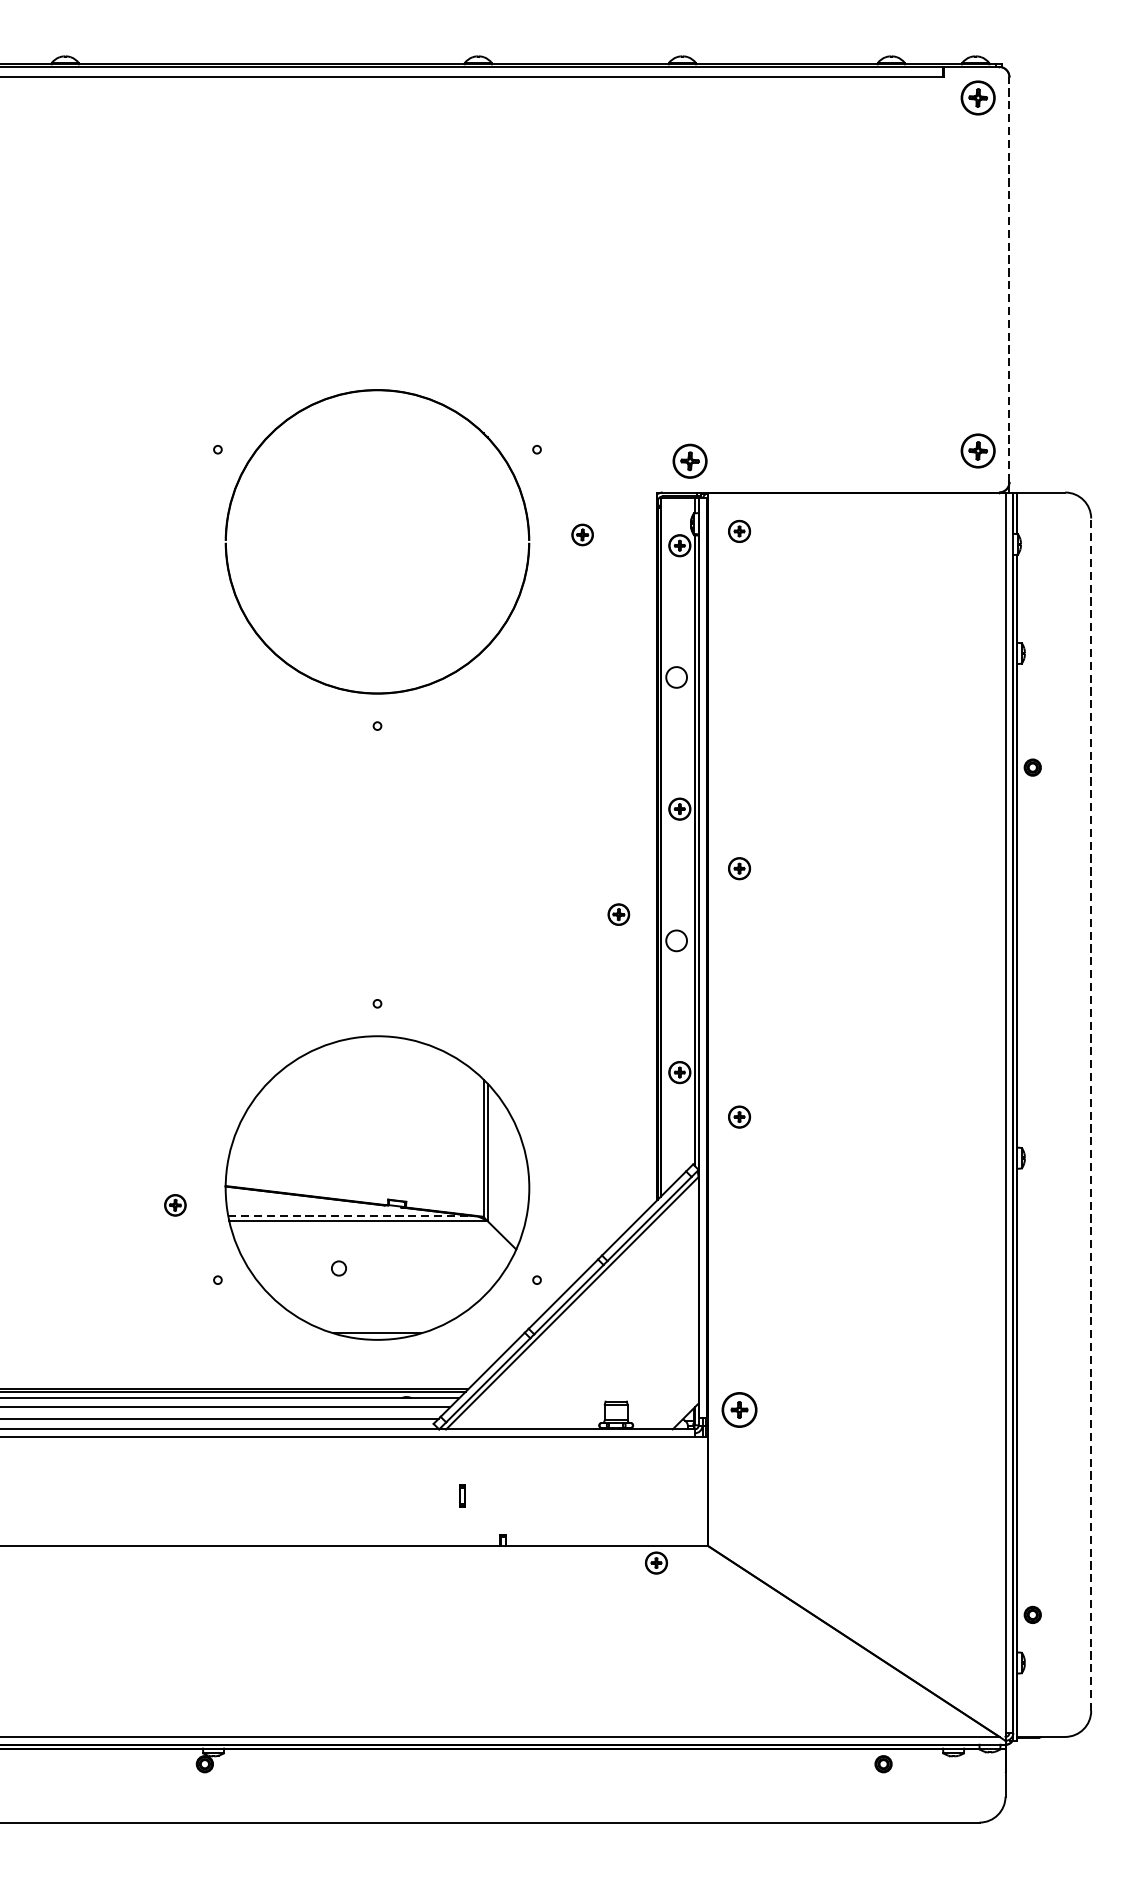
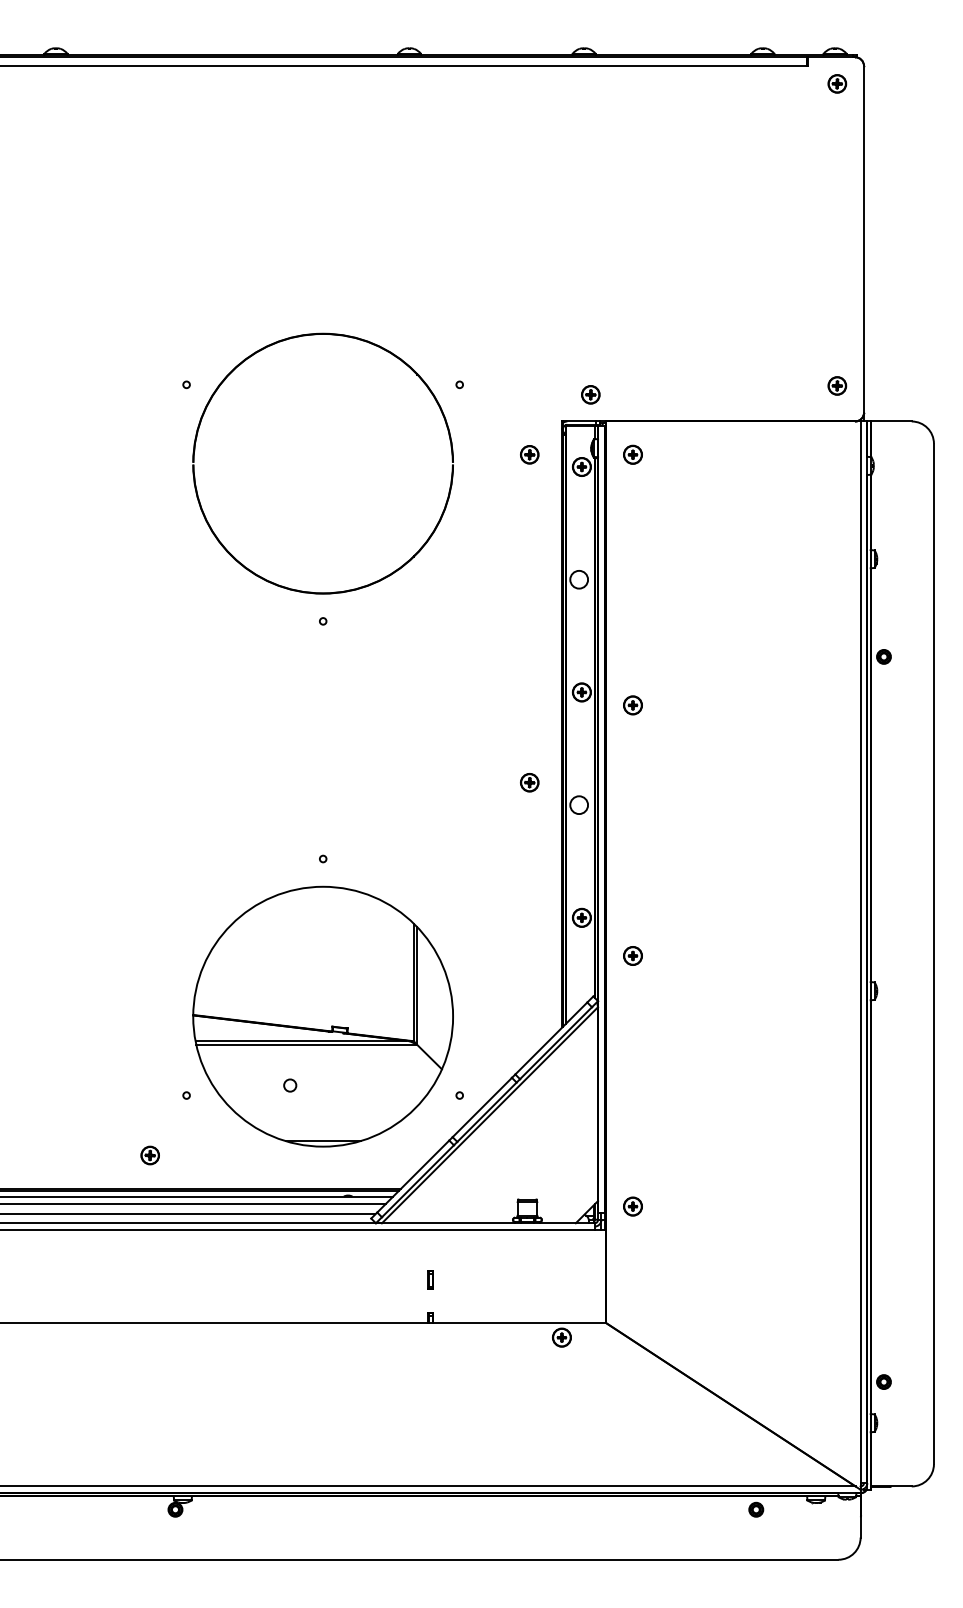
part: (978, 97) -> (837, 83), size x0.62
line: (1008, 278) -> (863, 238), dashed -> solid
part: (978, 450) -> (837, 385), size x0.62
part: (689, 460) -> (590, 394), size x0.62
part: (582, 534) -> (529, 454), moved
part: (738, 868) -> (632, 705), moved
line: (1090, 1114) -> (933, 953), dashed -> solid
part: (174, 1205) -> (149, 1155), moved
line: (352, 1215) -> (301, 1040), dashed -> solid
part: (738, 1409) -> (632, 1206), size x0.62
part: (462, 1495) -> (430, 1279), moved

